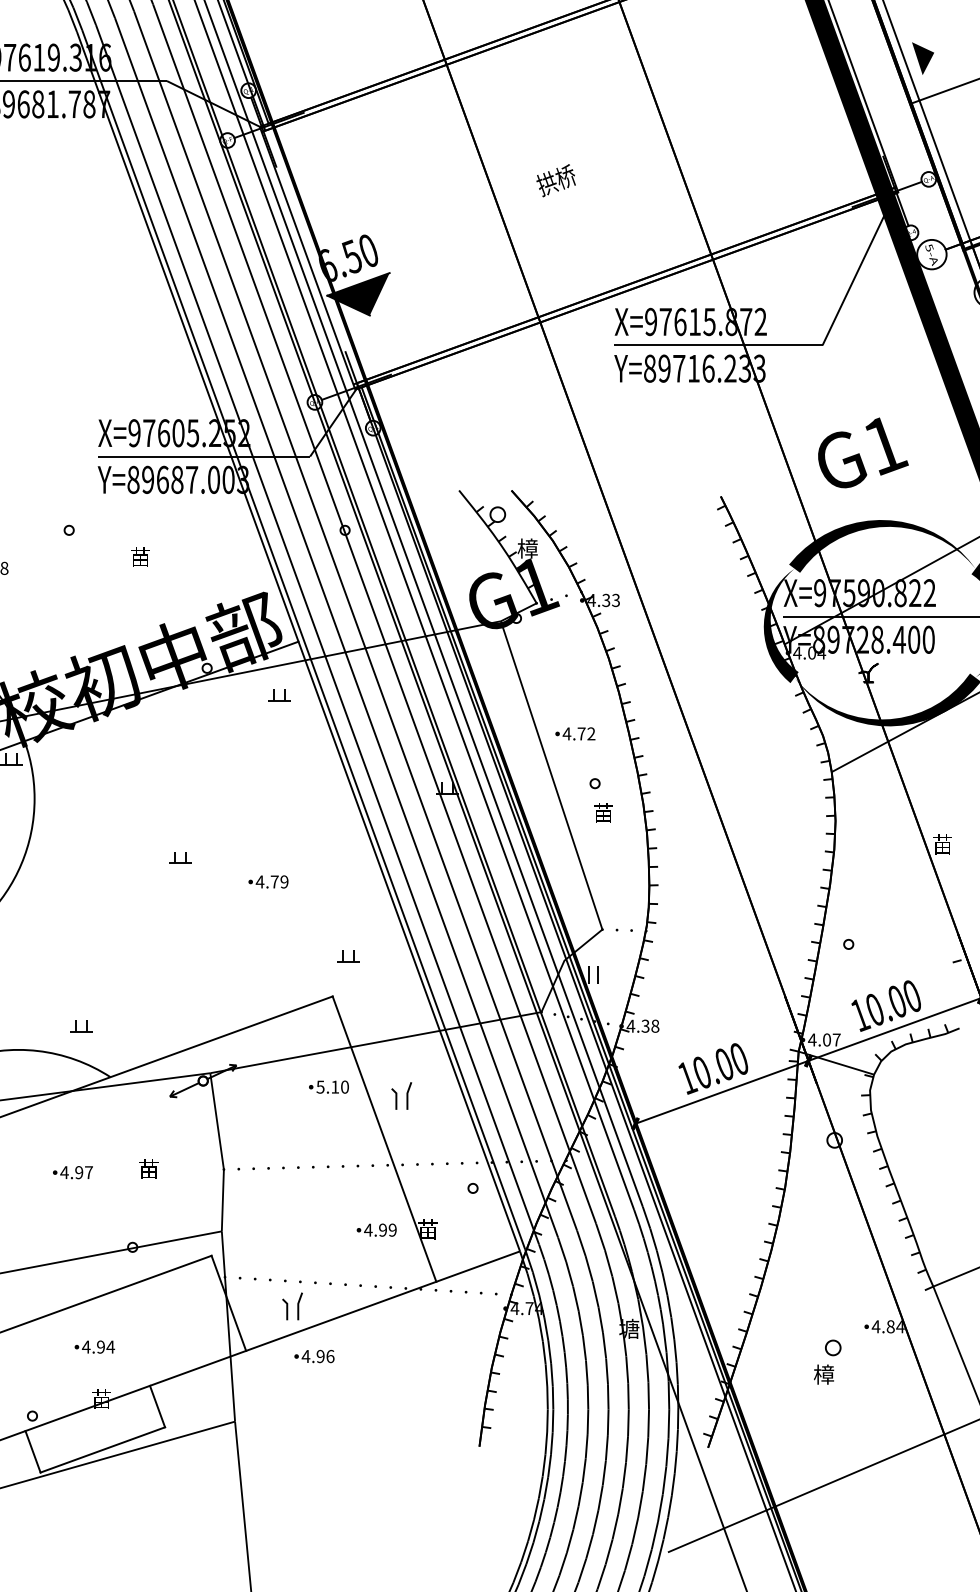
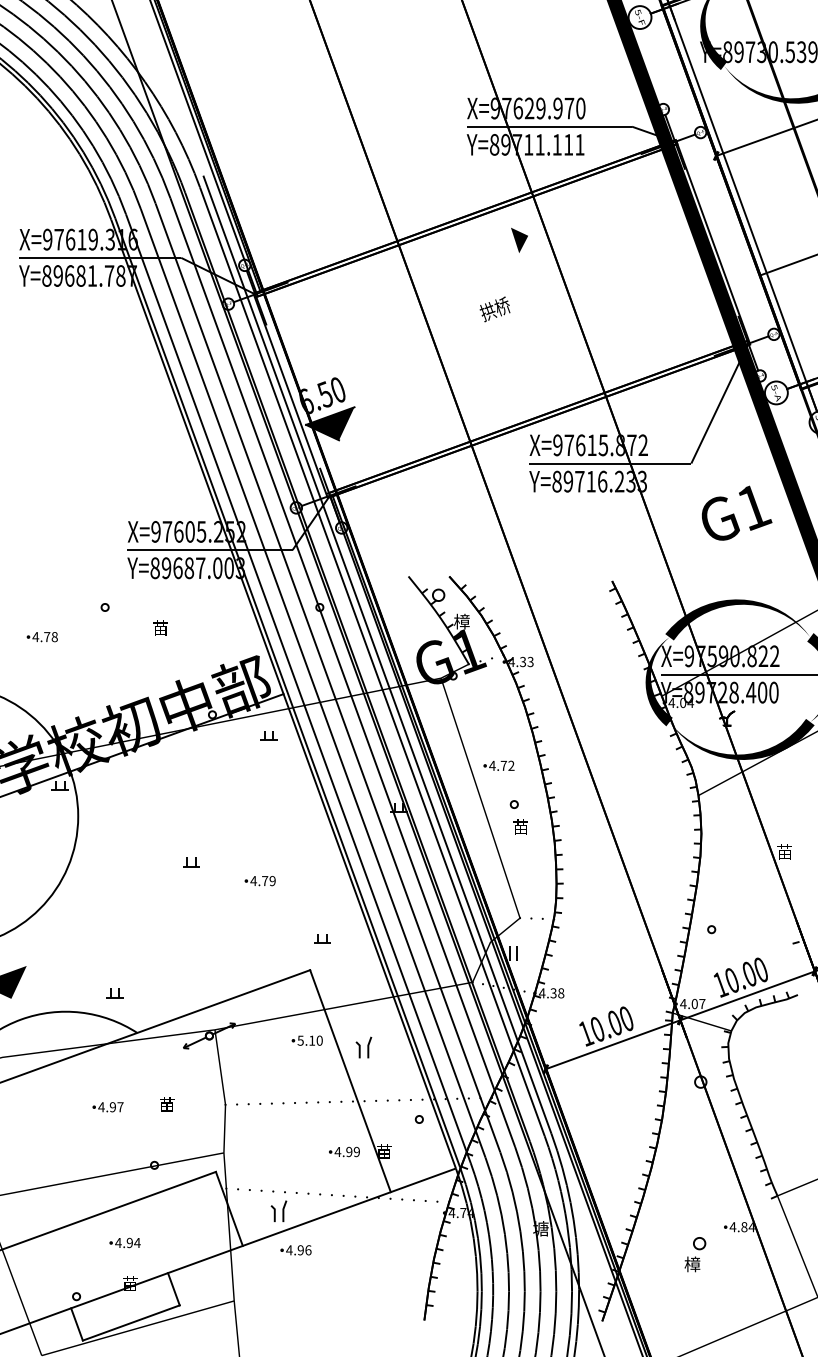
part: (923, 58) -> (519, 240), moved
text: (555, 180) -> (494, 309), moved
text: (862, 451) -> (736, 512), moved

